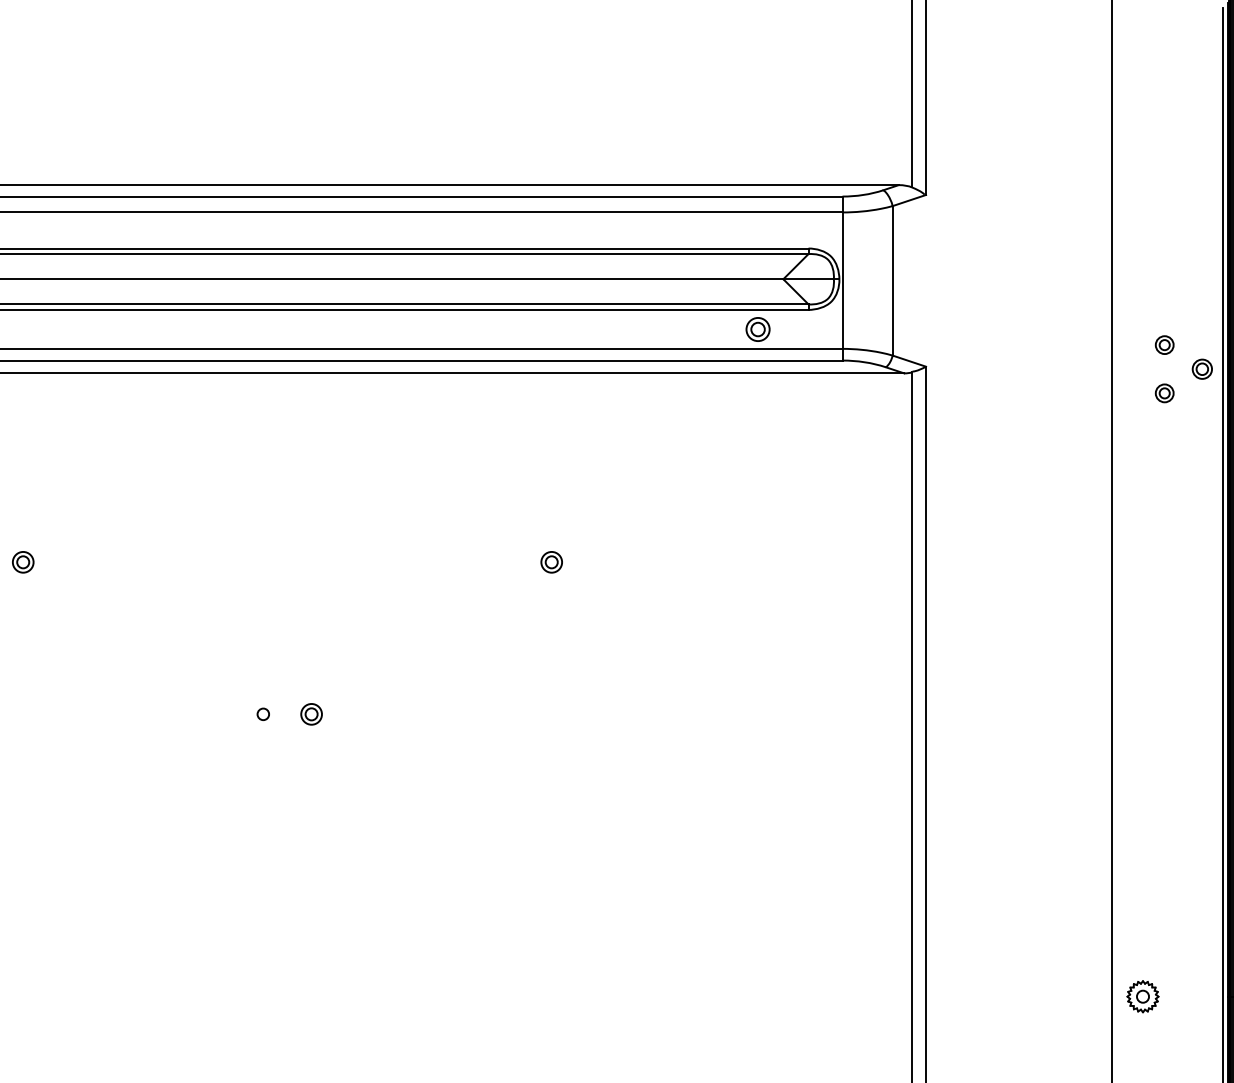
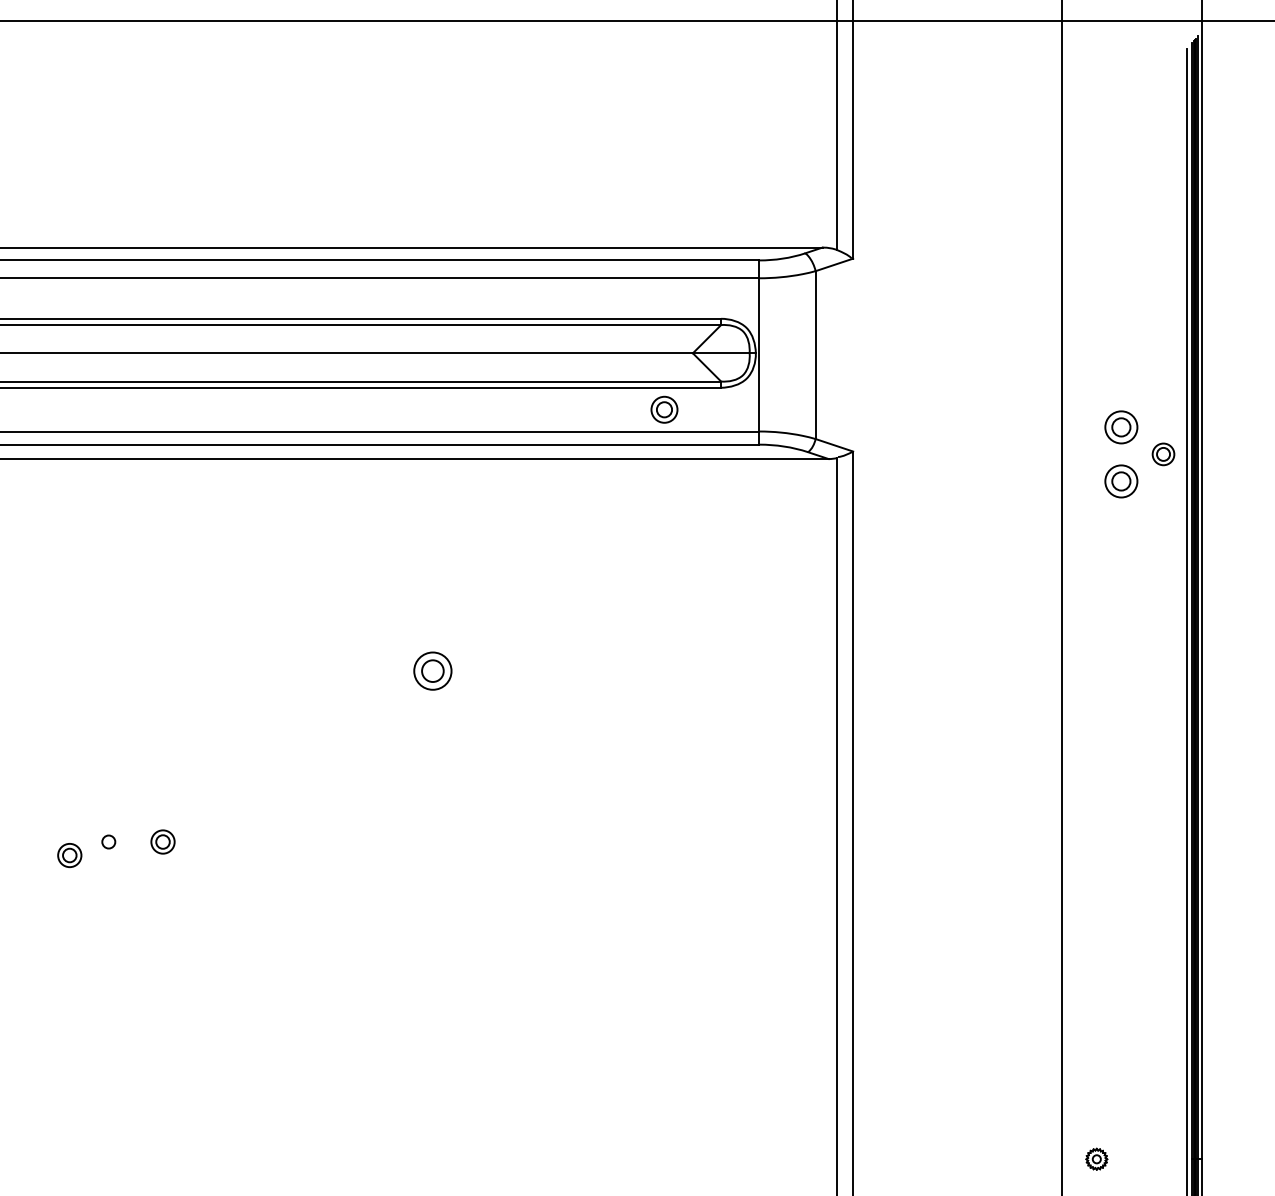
part: (1164, 344) -> (1120, 426), size x1.6
part: (1164, 393) -> (1120, 481), size x1.6
part: (551, 562) -> (432, 671), size x1.6
part: (228, 726) -> (69, 855), added
part: (1142, 996) -> (1096, 1158), size x0.6

